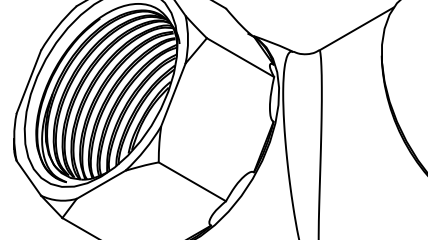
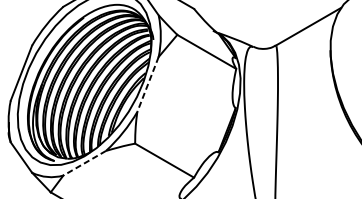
line: (173, 94) -> (148, 84), solid -> dashed
line: (100, 185) -> (84, 163), solid -> dashed

